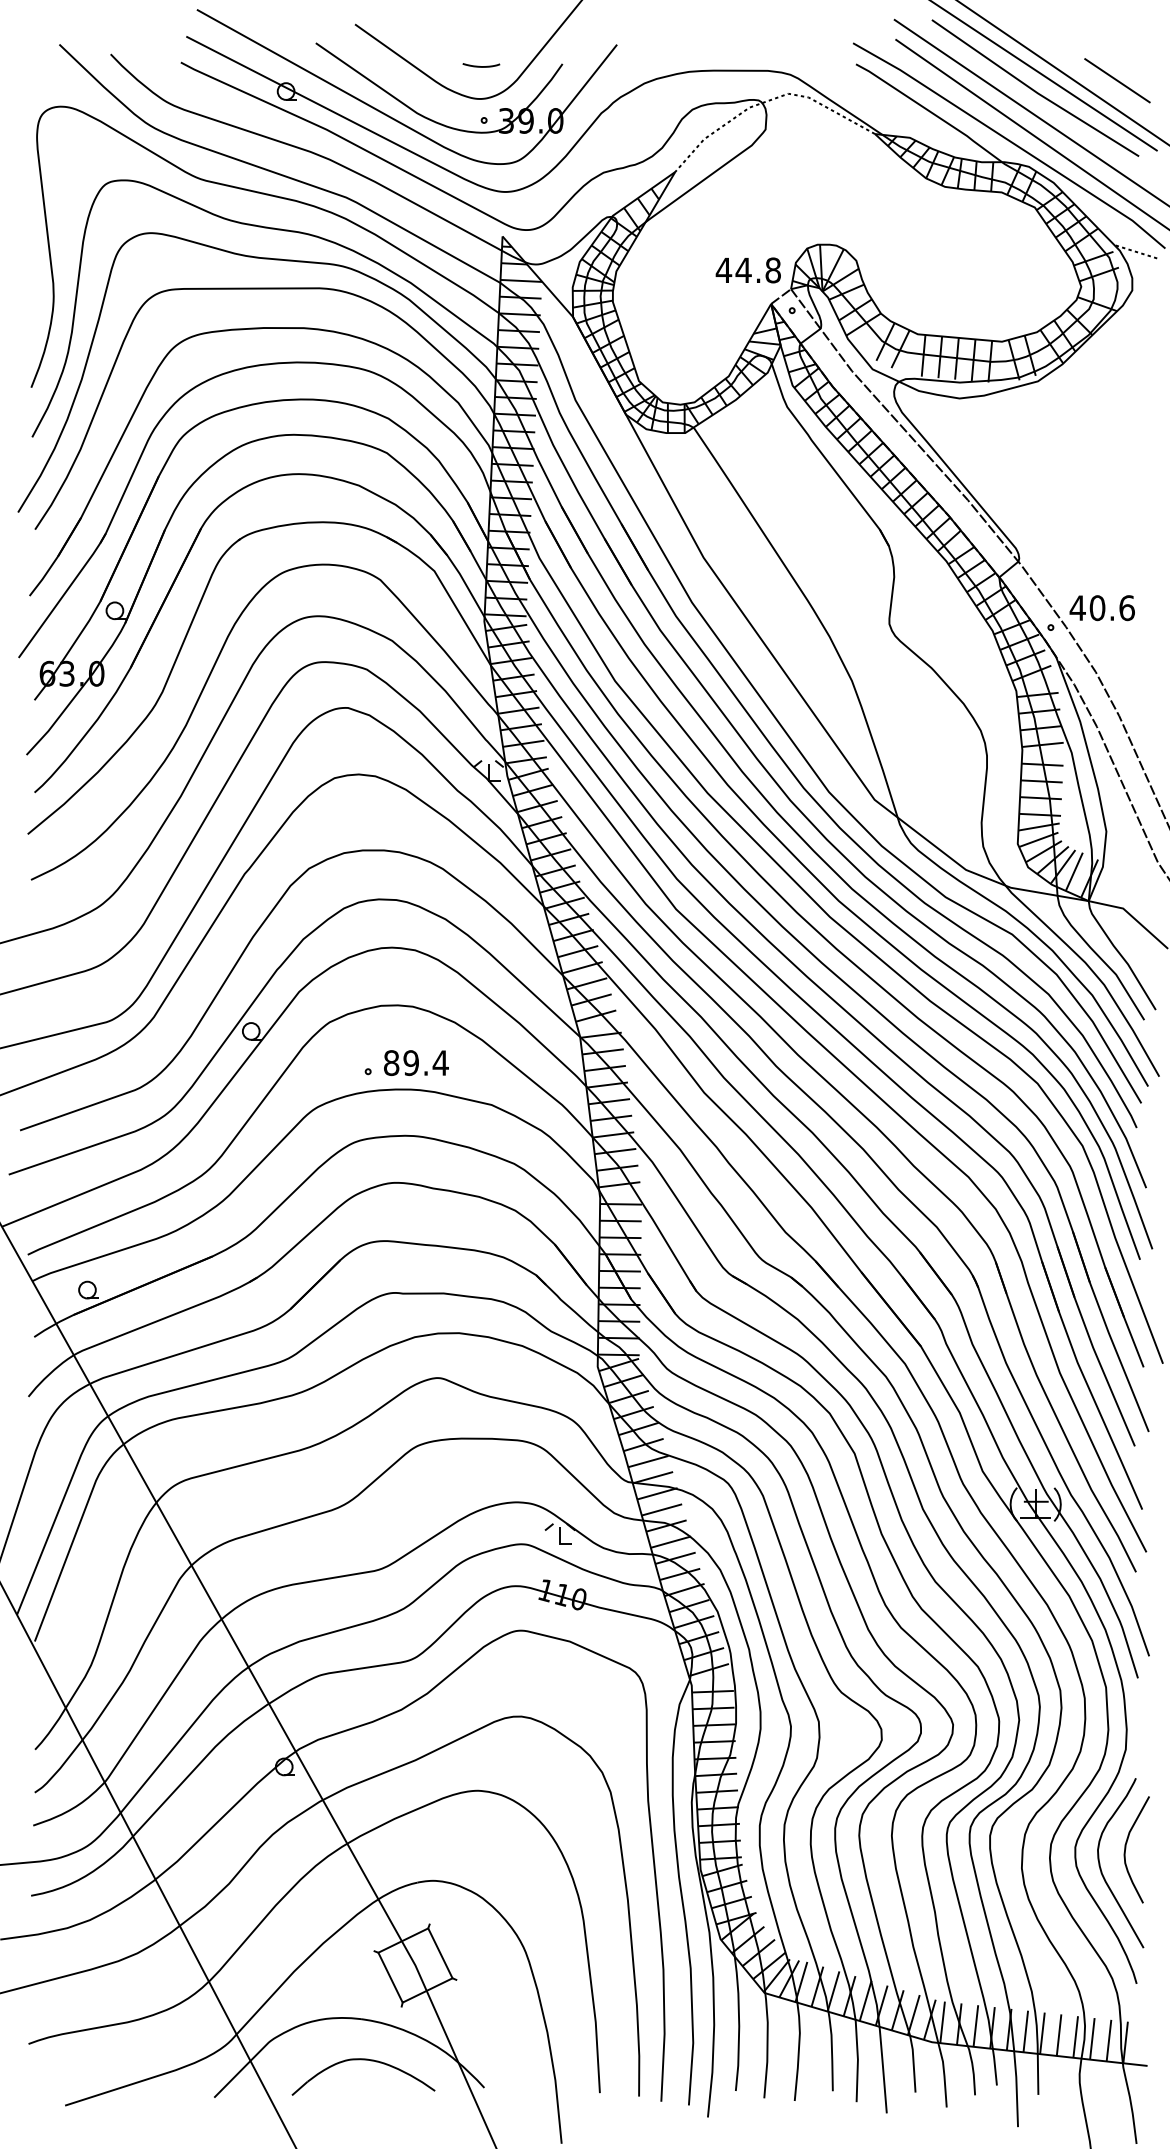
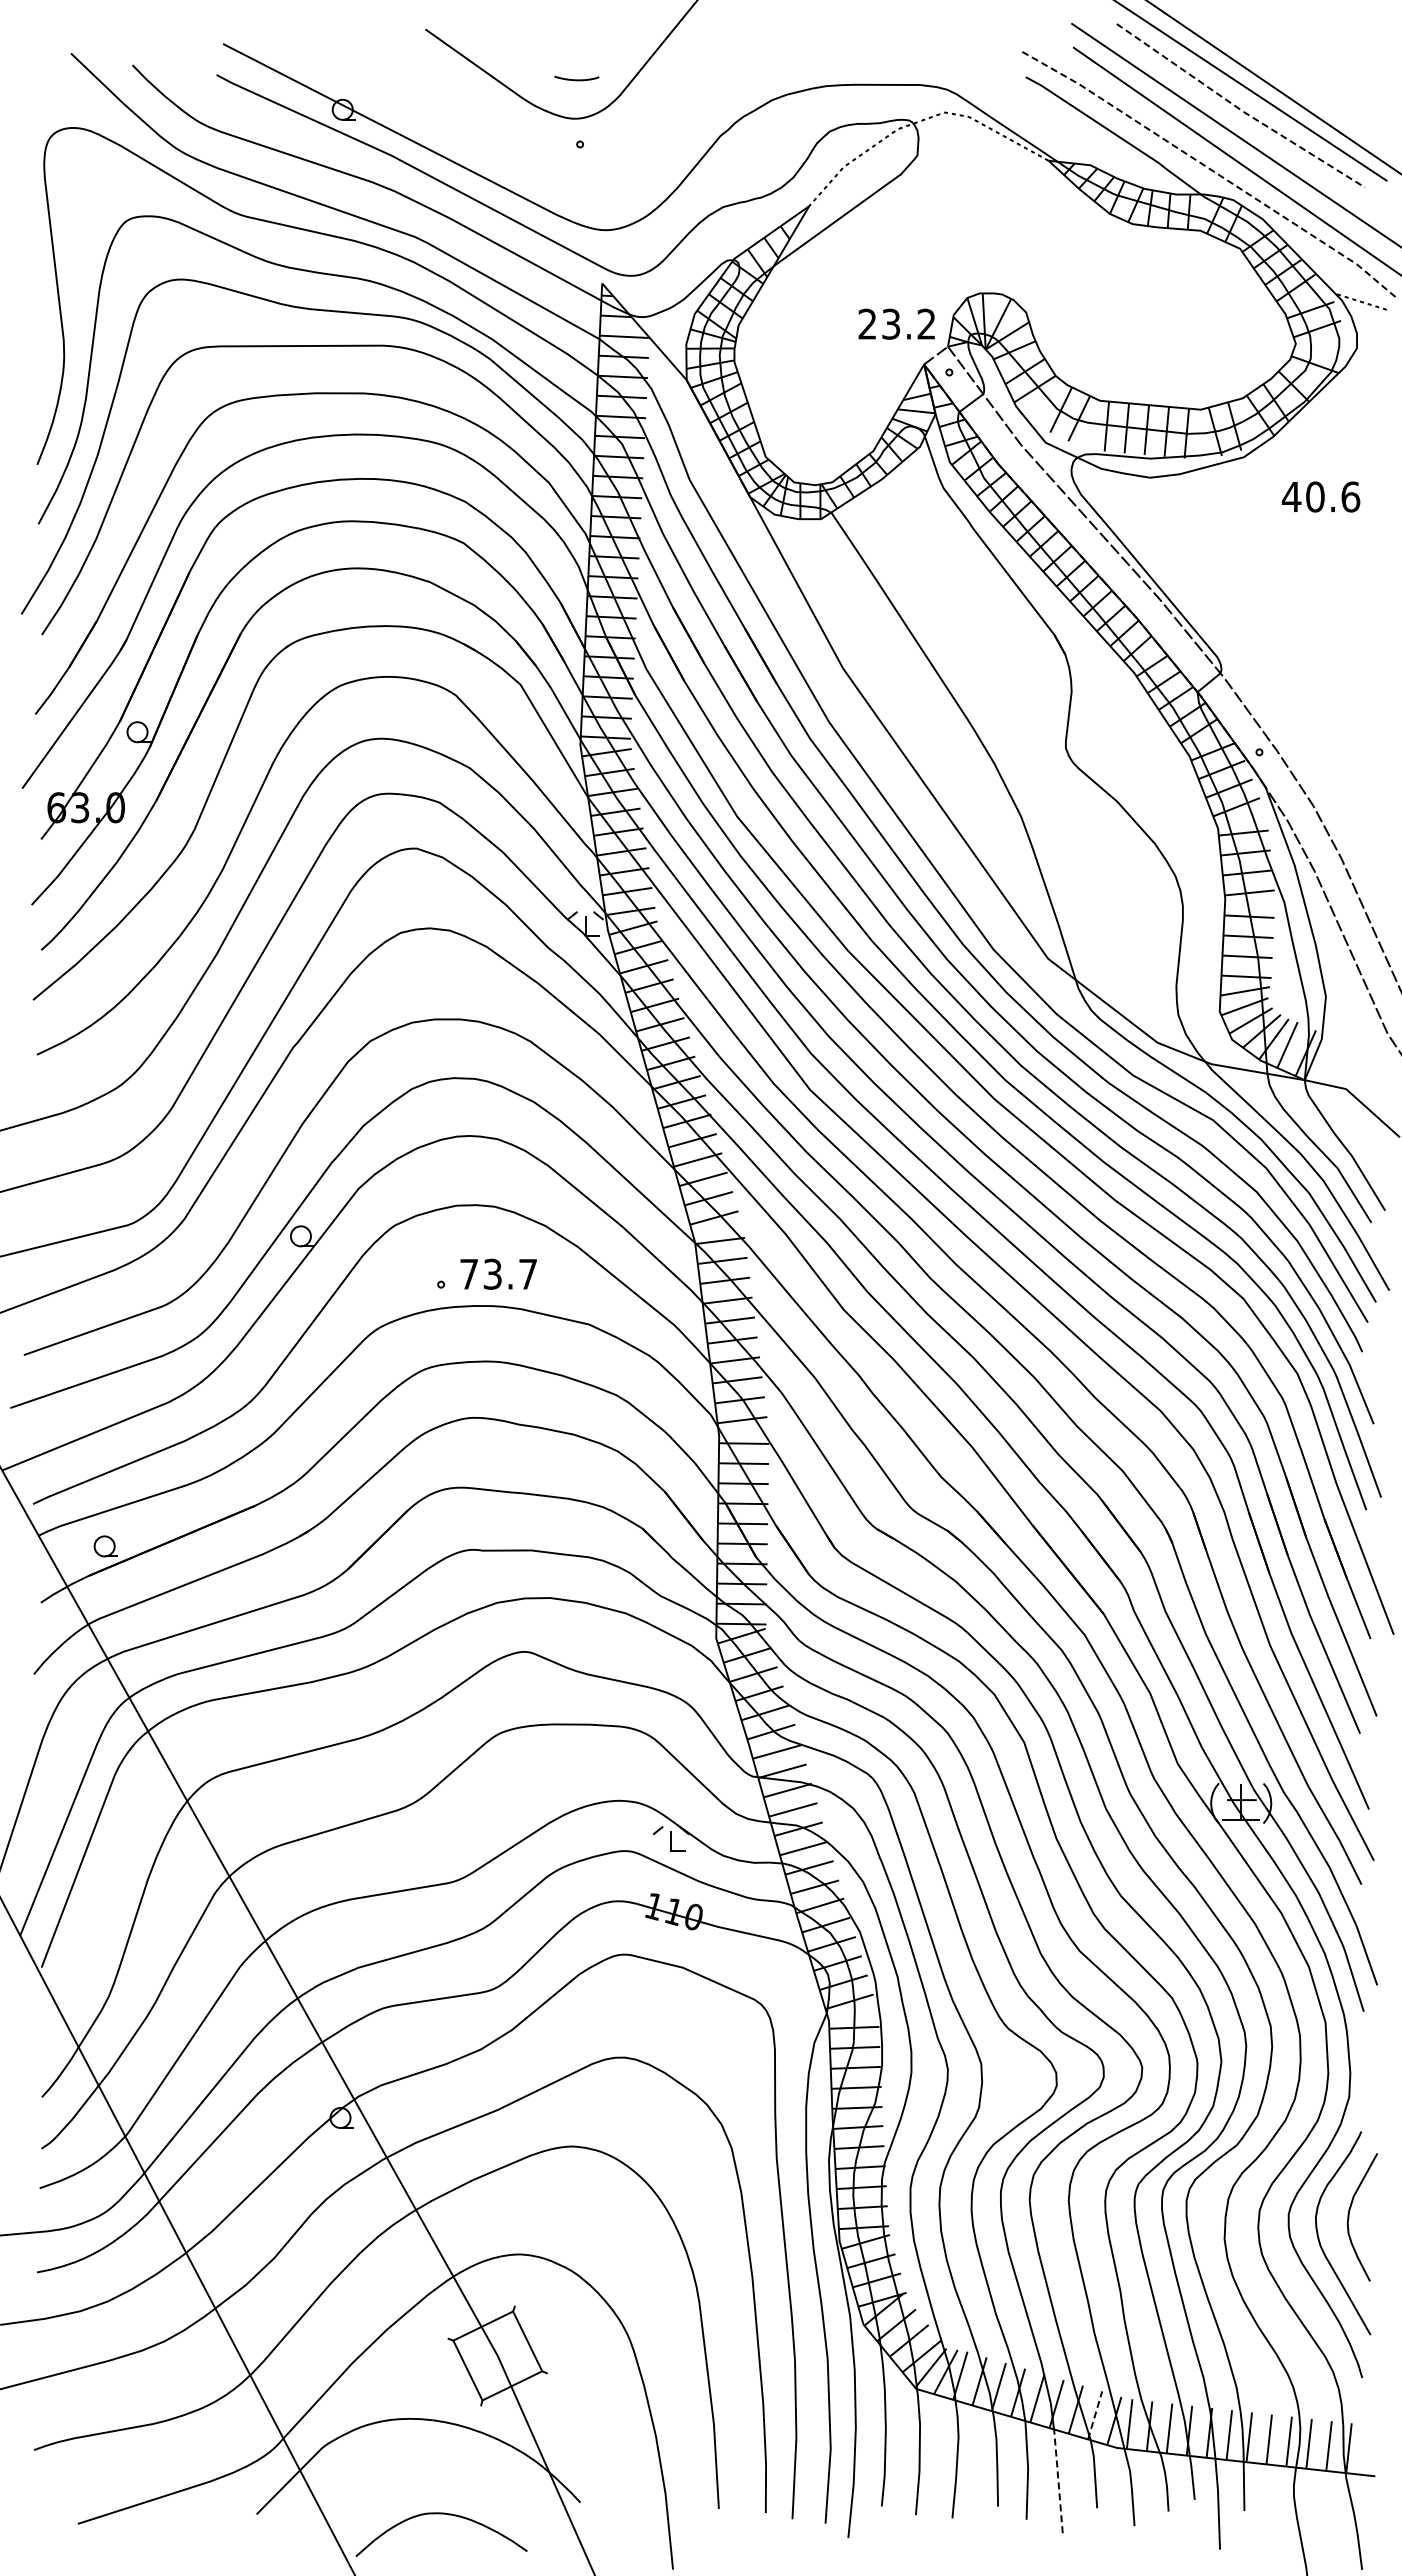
line: (1116, 80) -> (1338, 96), removed
line: (1034, 91) -> (1239, 109), solid -> dashed
part: (399, 99) -> (478, 119), removed
line: (1011, 143) -> (1212, 171), solid -> dashed
text: (748, 269) -> (896, 323), 44.8 -> 23.2
text: (1101, 607) -> (1320, 496), moved
text: (416, 1062) -> (498, 1273), 89.4 -> 73.7
line: (914, 2014) -> (1095, 2414), solid -> dashed
part: (363, 2060) -> (441, 2514), moved
line: (883, 2068) -> (1058, 2479), solid -> dashed

